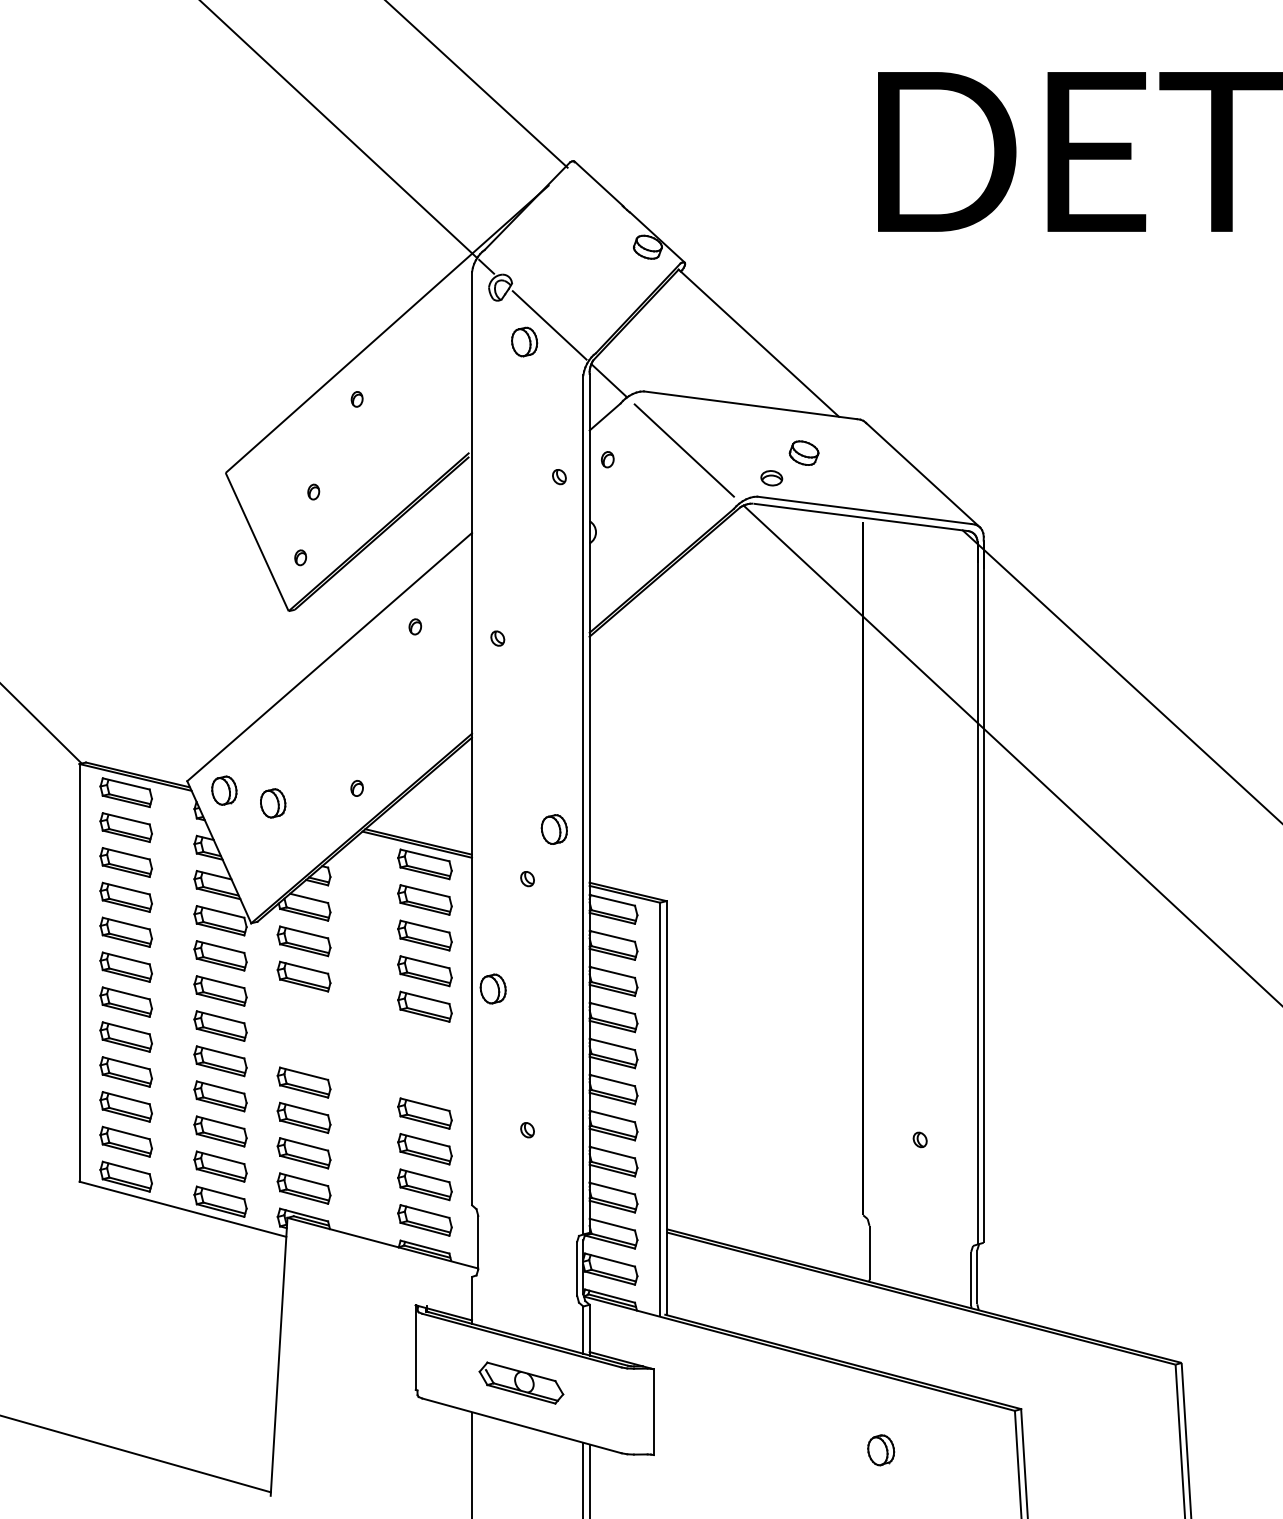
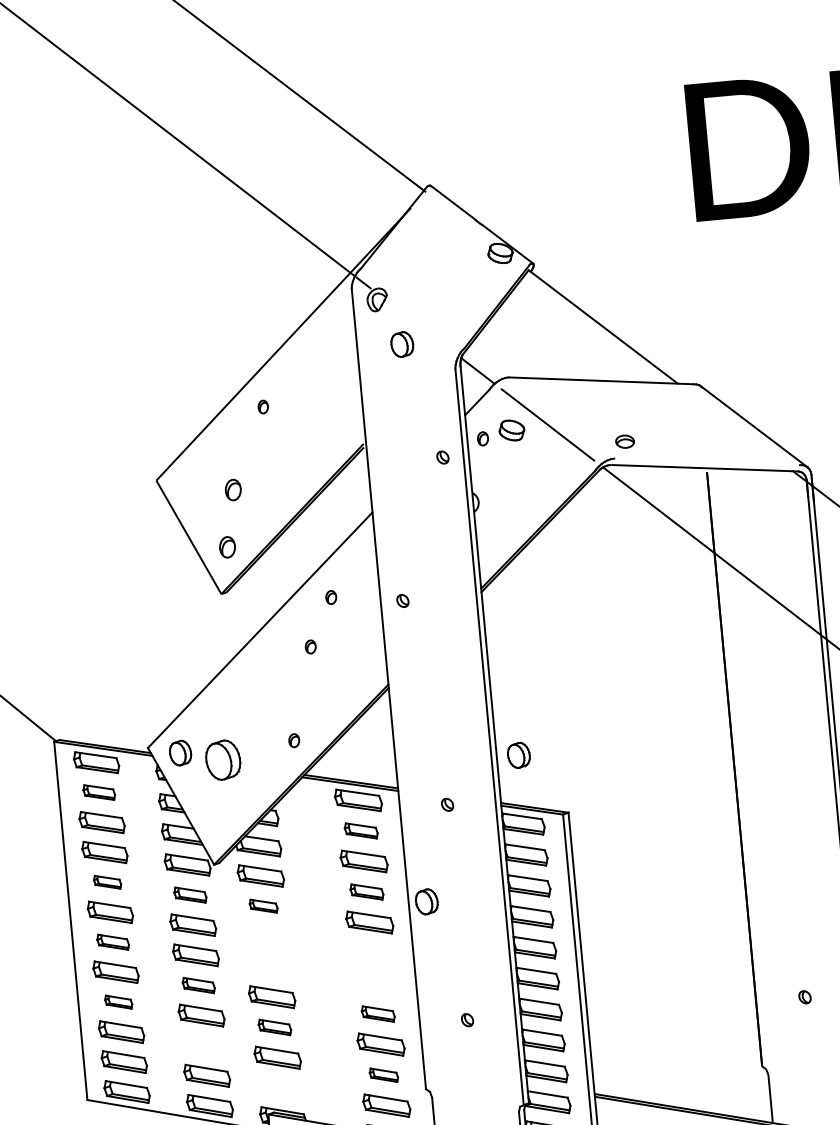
line: (549, 325) -> (422, 328), removed
part: (803, 452) -> (511, 429), moved
part: (313, 491) -> (233, 489), size x1.6
line: (864, 510) -> (707, 461), removed
part: (300, 557) -> (227, 547), size x1.6
part: (386, 681) -> (310, 646), added
part: (273, 803) -> (223, 760), size x1.6
part: (125, 827) -> (98, 792), size x0.7
part: (553, 829) -> (518, 755), moved
part: (424, 899) -> (360, 830), size x0.7
part: (125, 931) -> (106, 881), size x0.6
part: (220, 955) -> (190, 894), size x0.7
part: (424, 971) -> (366, 892), size x0.7
part: (303, 976) -> (263, 906), size x0.6
part: (125, 1001) -> (112, 941), size x0.7
part: (220, 1061) -> (198, 985), size x0.7
part: (125, 1071) -> (118, 1001), size x0.6
part: (424, 1113) -> (377, 1014), size x0.7
part: (303, 1117) -> (274, 1027), size x0.7
part: (220, 1131) -> (204, 1045), removed
part: (424, 1184) -> (383, 1074), size x0.6
part: (303, 1188) -> (280, 1088), removed

